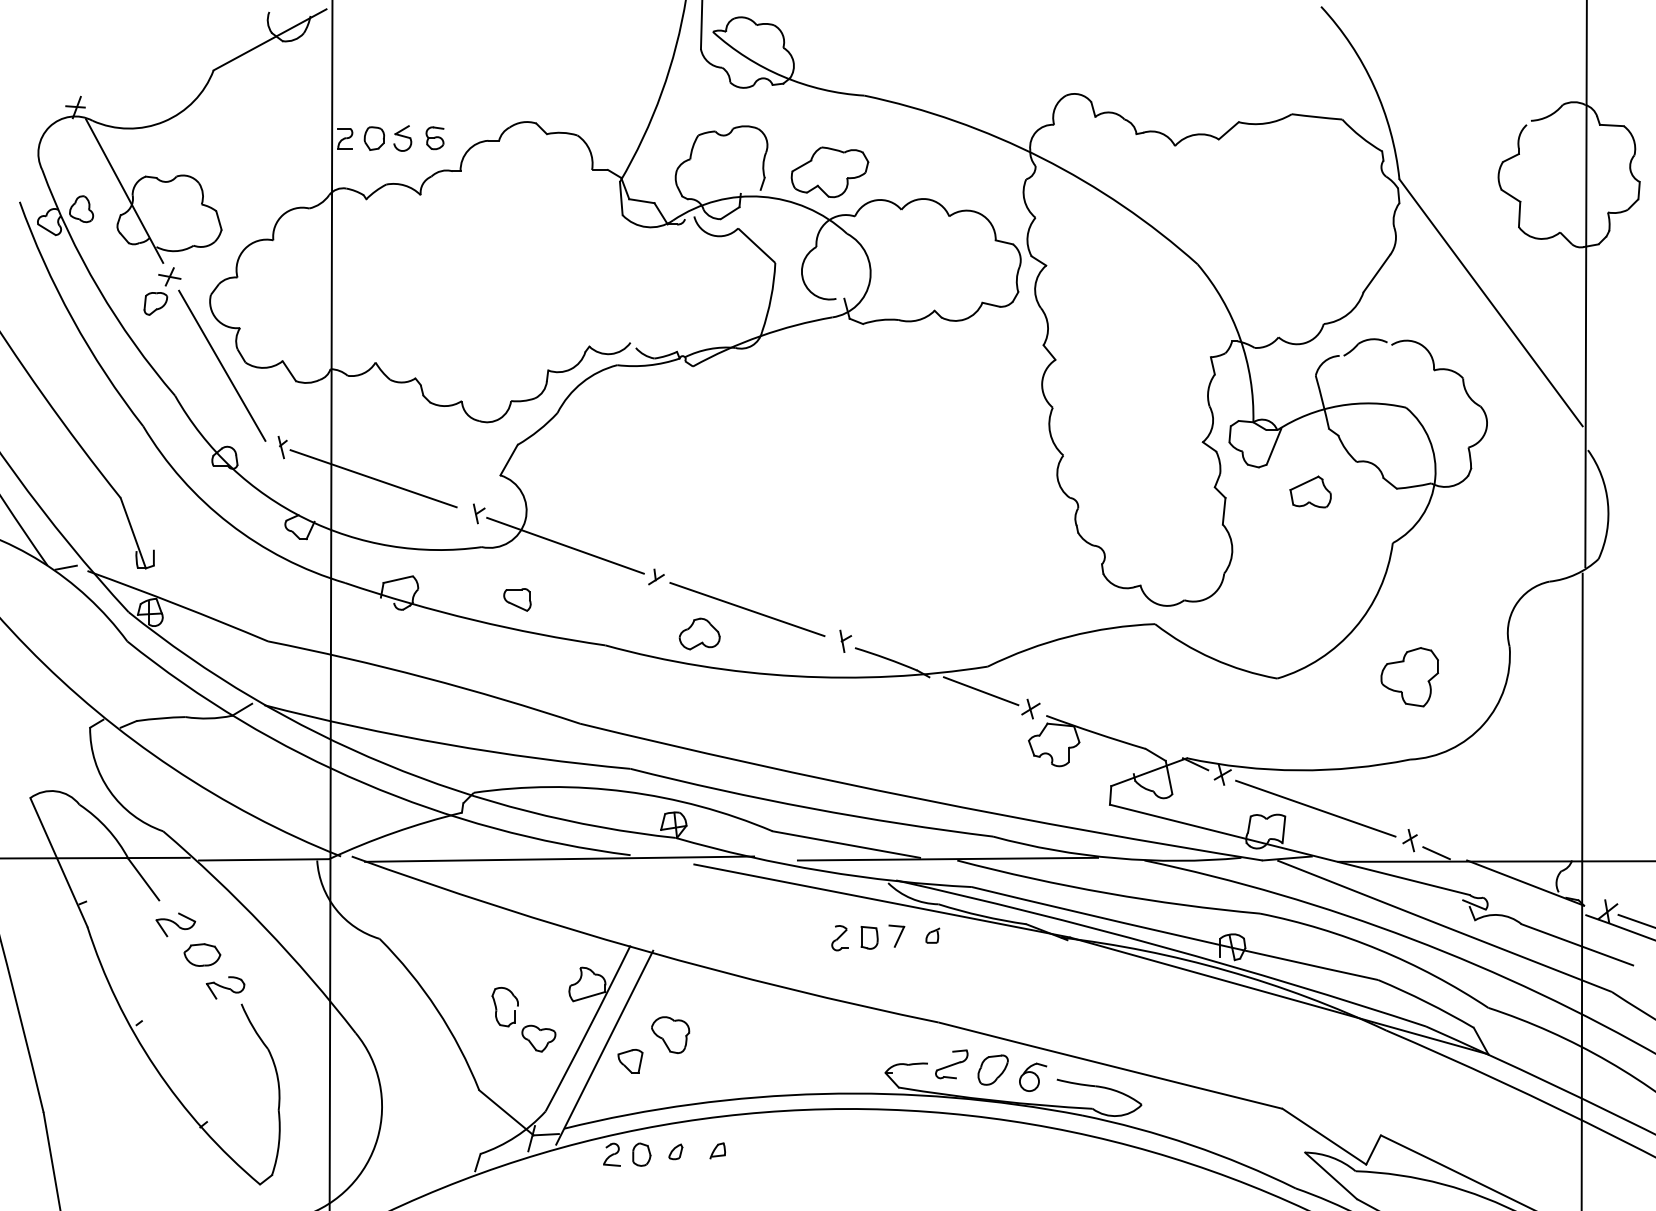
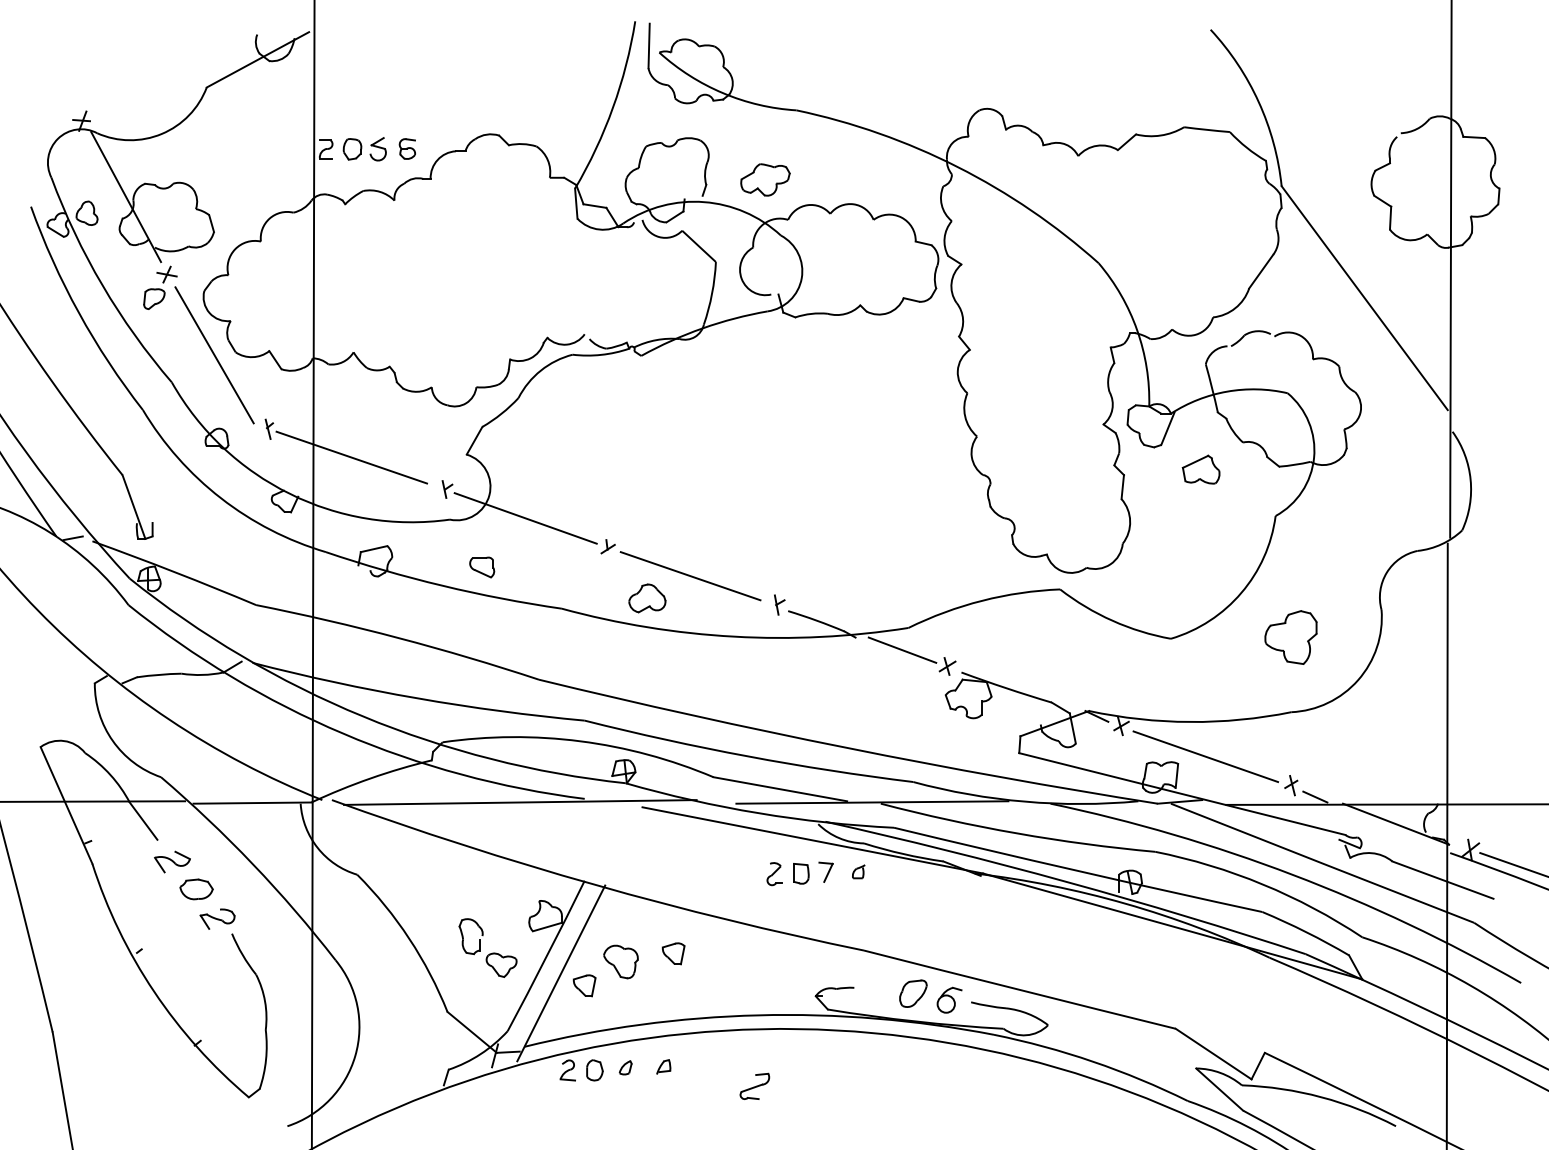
part: (830, 171) -> (765, 179), size x0.7
part: (728, 1025) -> (673, 953), added
part: (951, 1063) -> (754, 1085), moved

